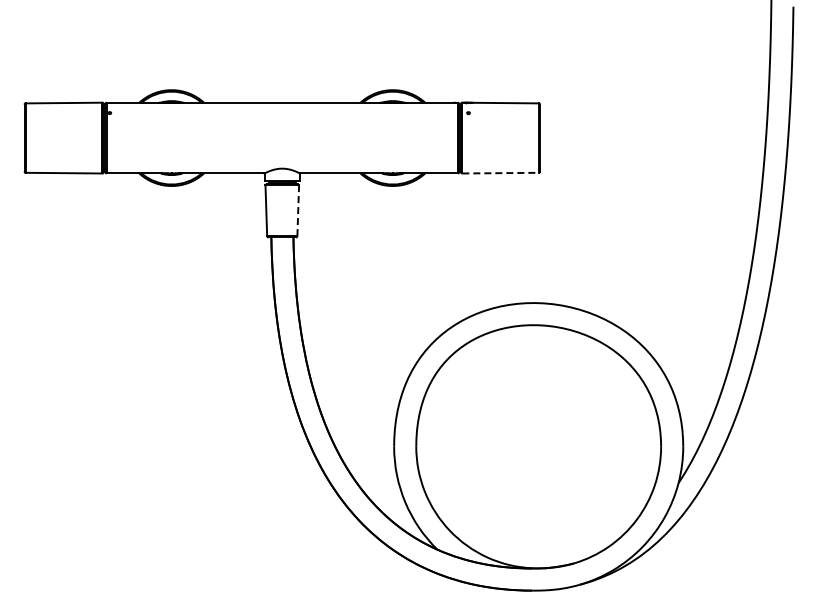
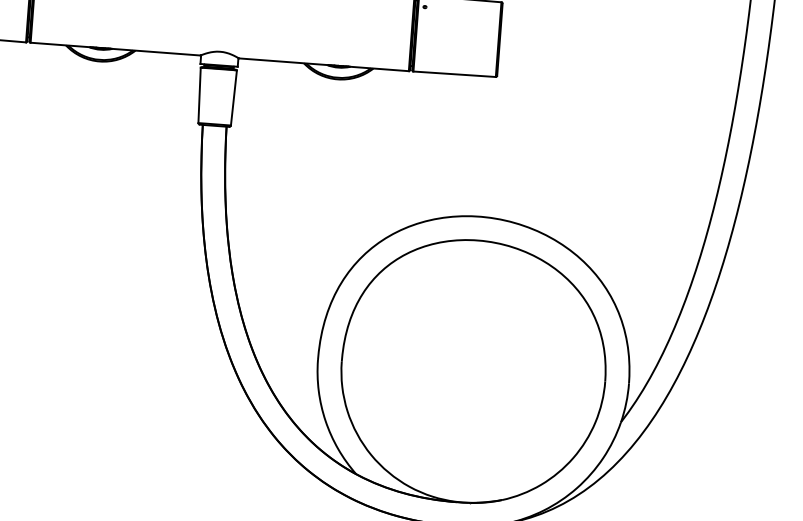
line: (501, 173) -> (455, 74), dashed -> solid
line: (298, 210) -> (234, 98), dashed -> solid

